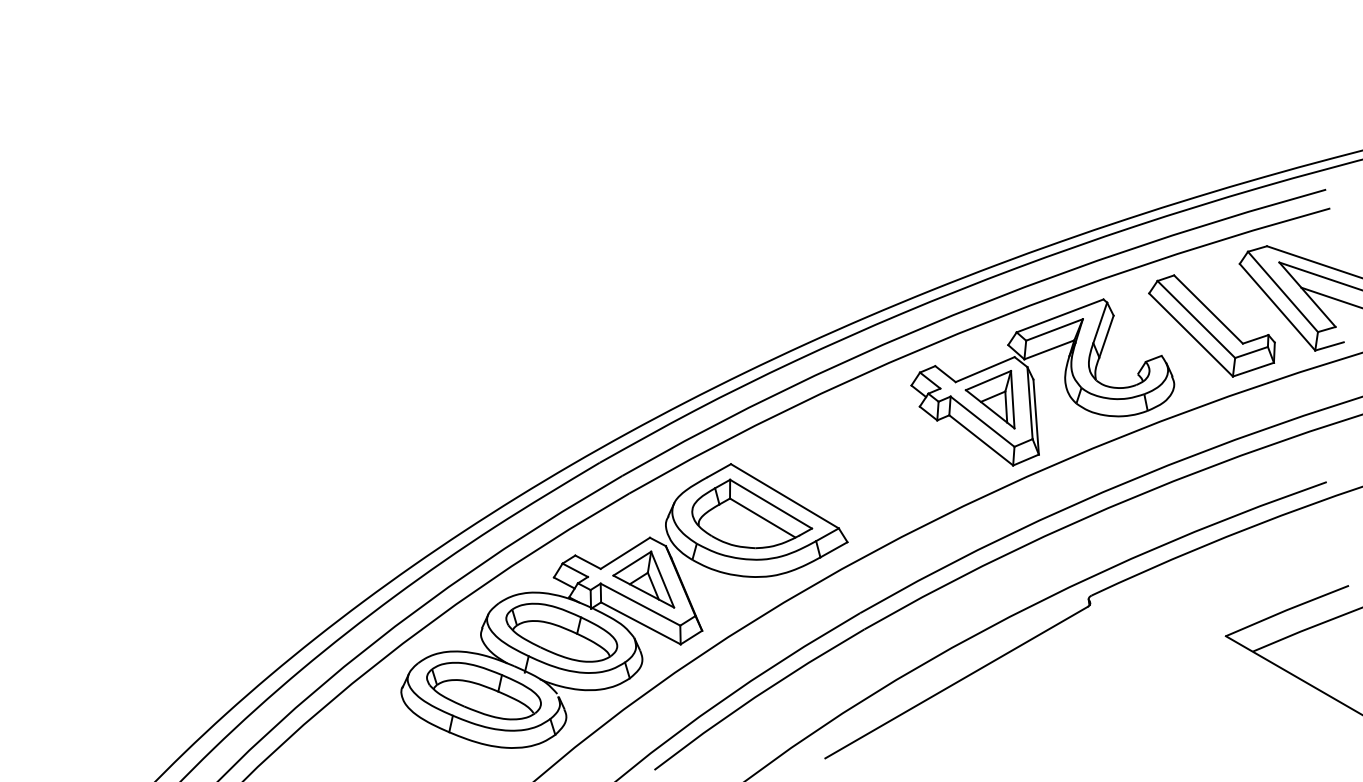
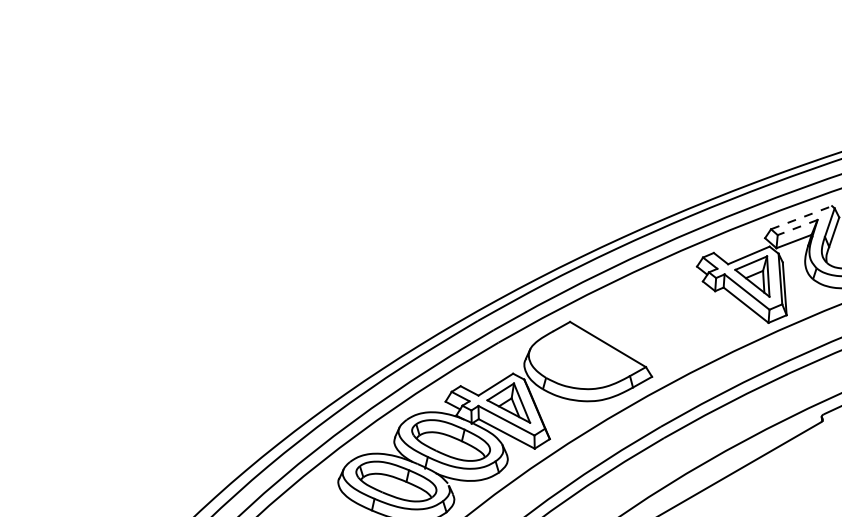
line: (1060, 315) -> (801, 217), solid -> dashed
line: (1054, 330) -> (797, 227), solid -> dashed
part: (752, 513) -> (585, 356), removed

